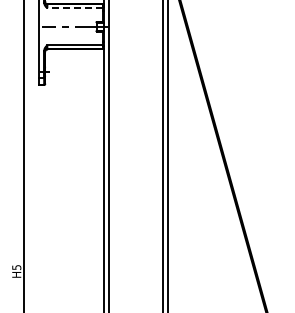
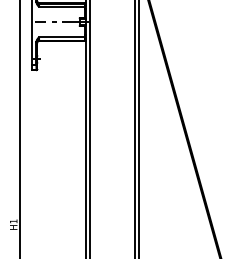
line: (75, 8) -> (62, 6), dashed -> solid
text: (16, 267) -> (13, 221), H5 -> H1

